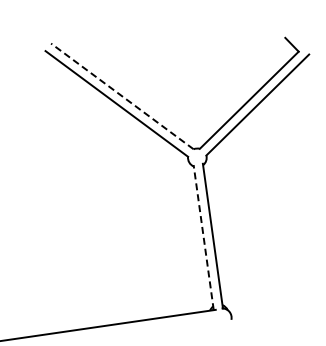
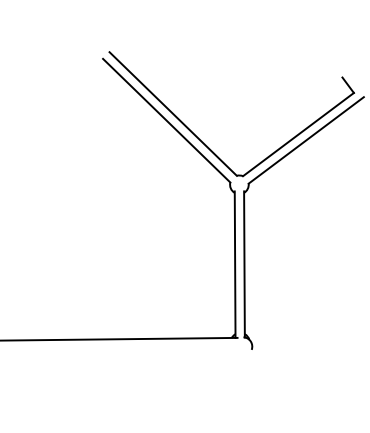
line: (122, 96) -> (173, 114), dashed -> solid
line: (204, 237) -> (235, 264), dashed -> solid

